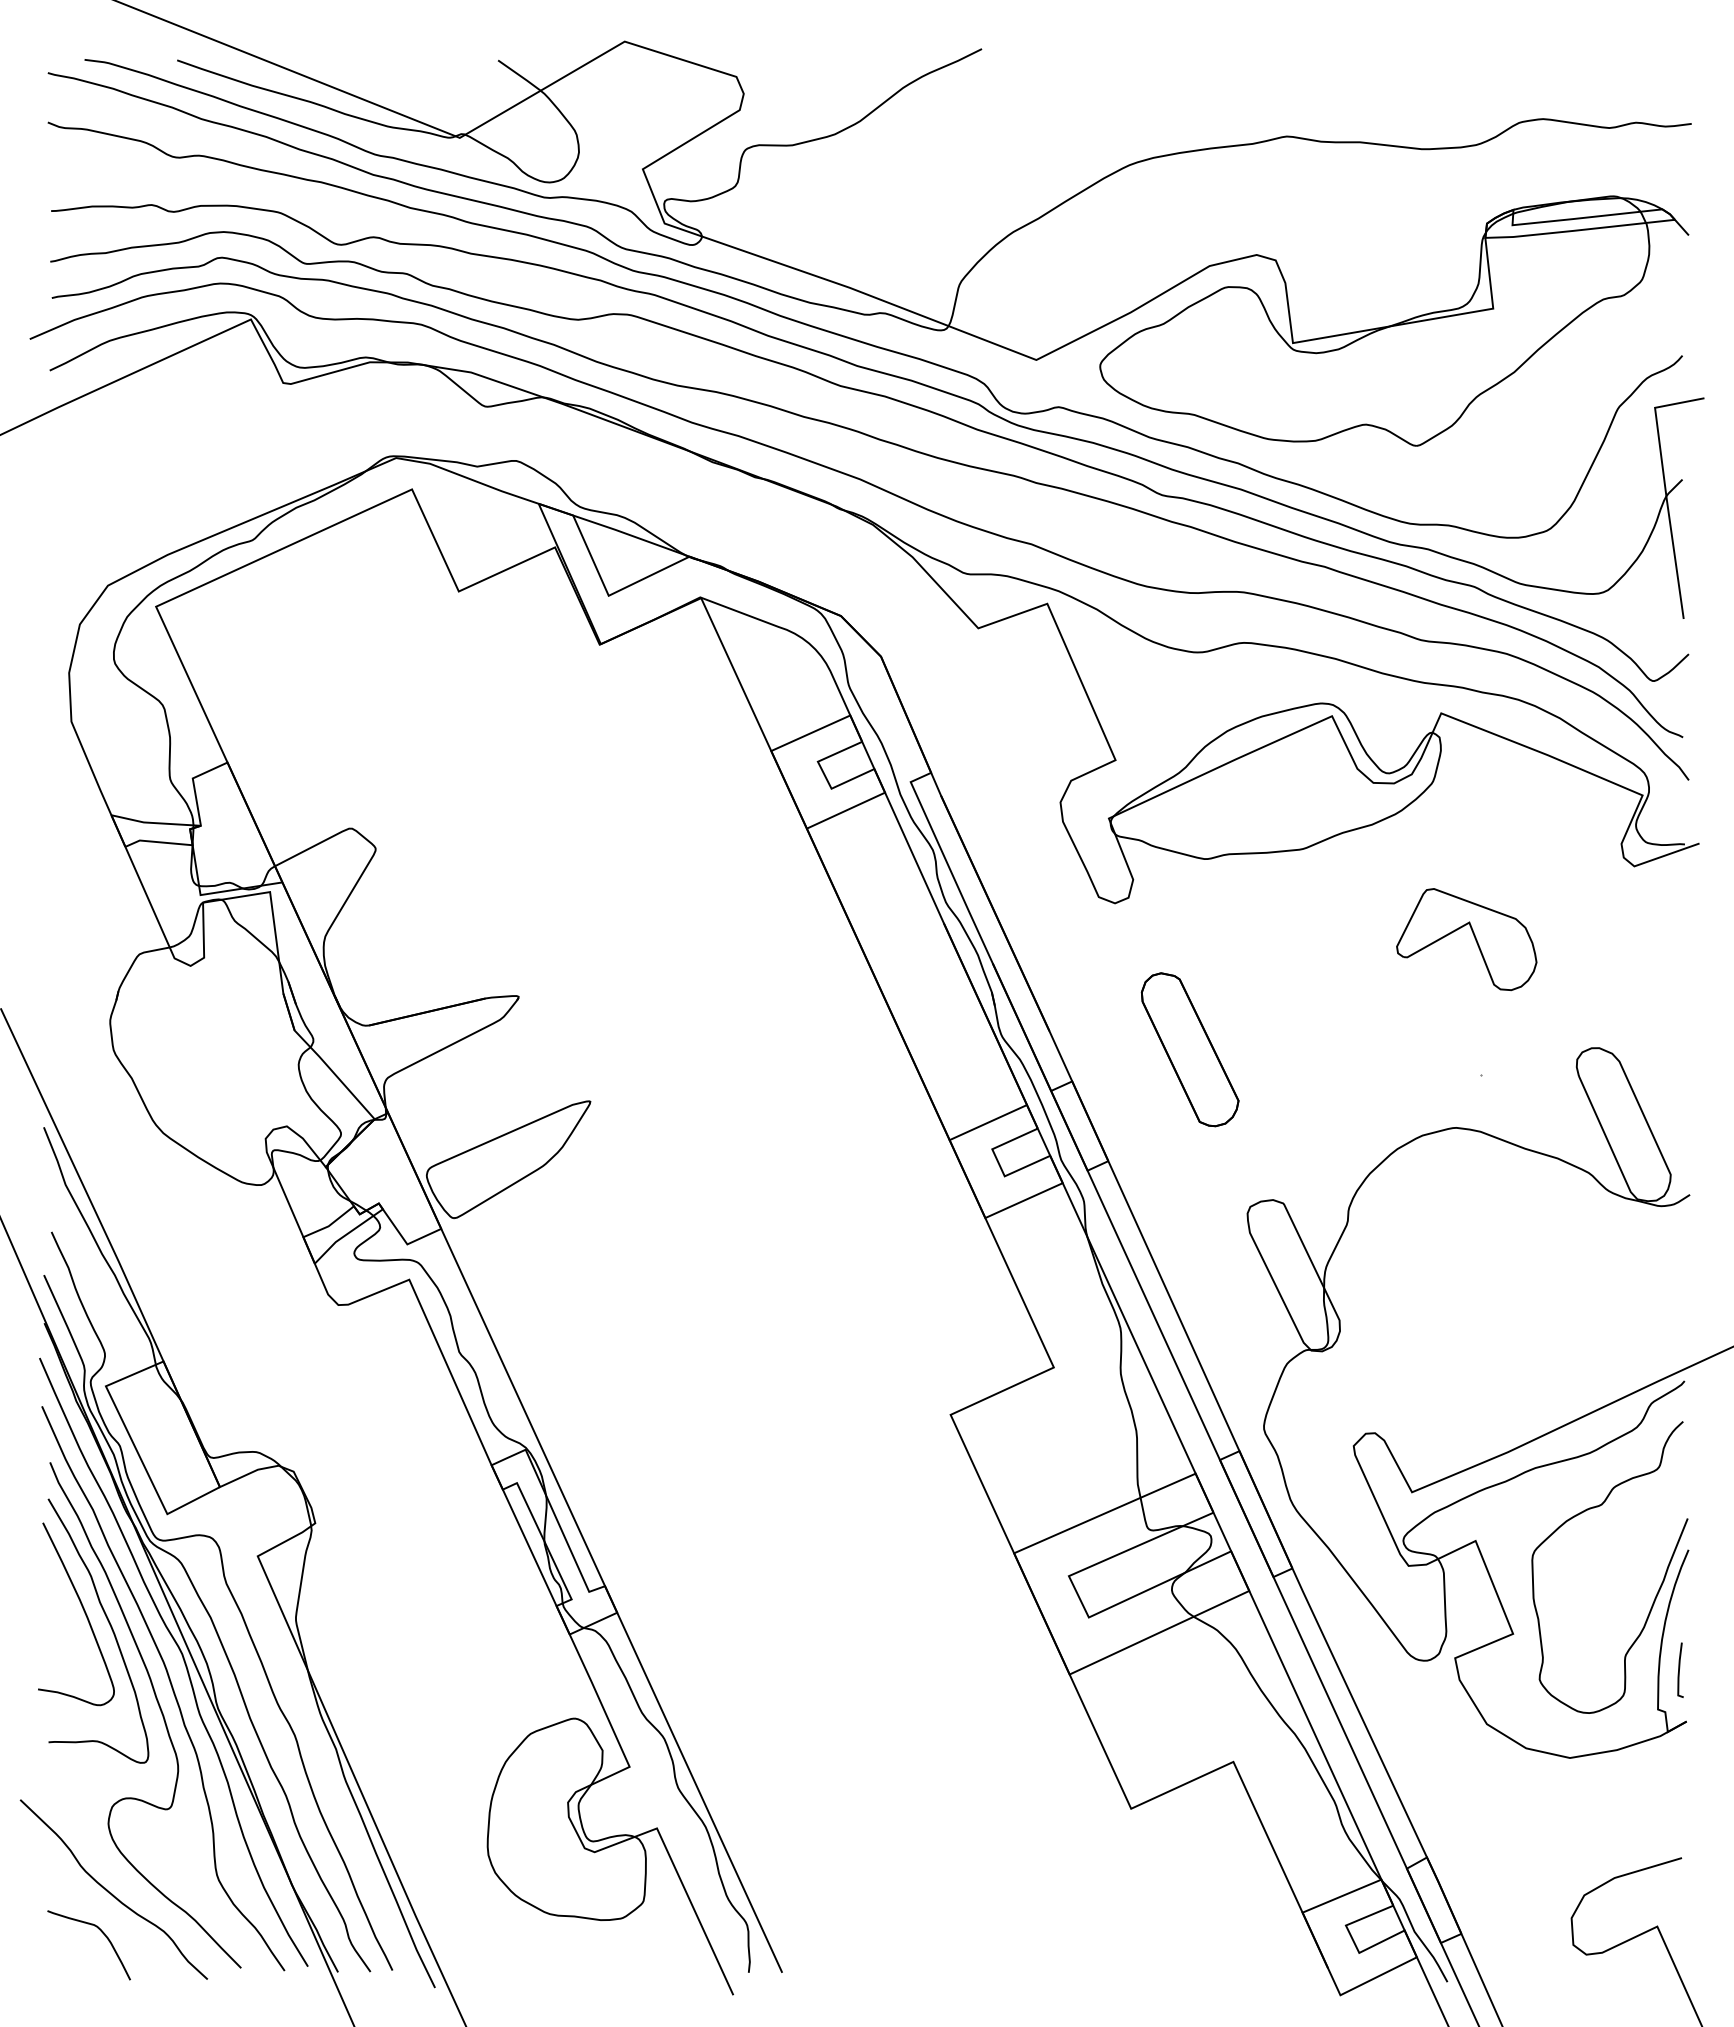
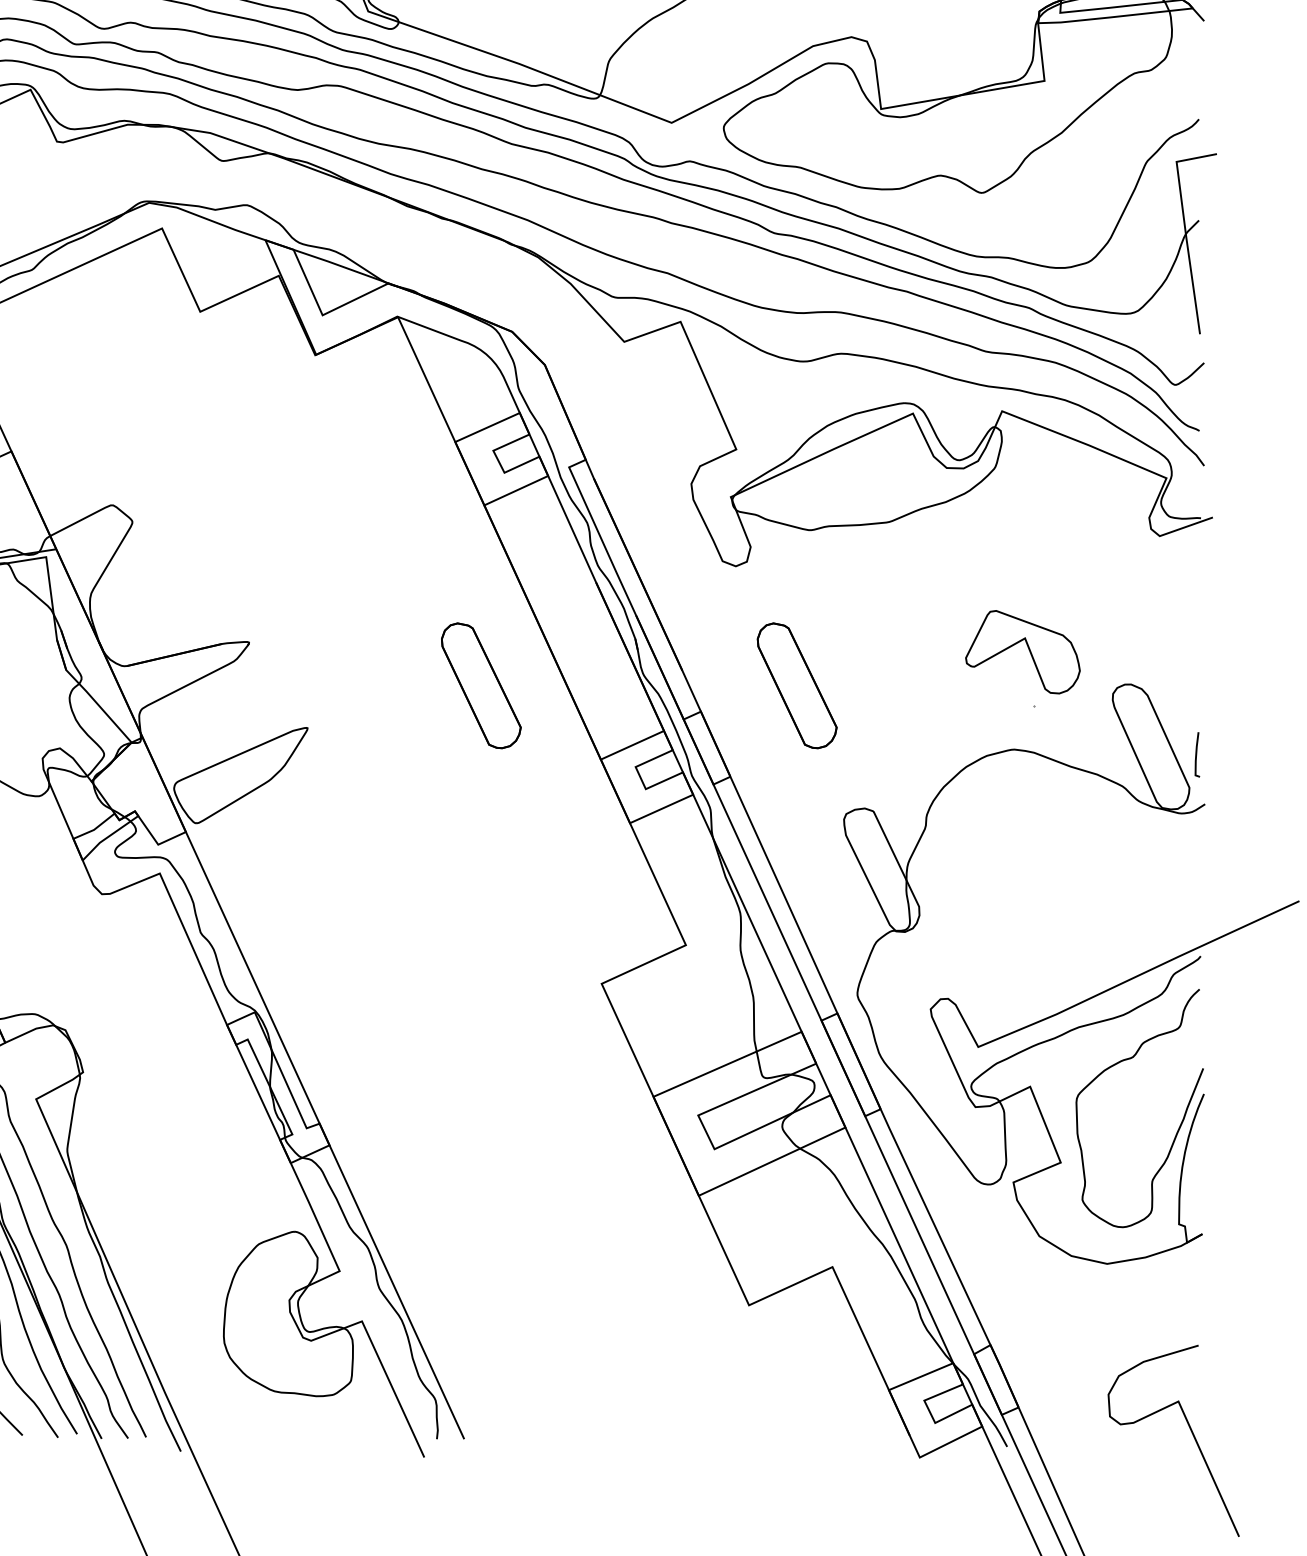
part: (1473, 936) -> (1028, 649), moved
part: (802, 1049) -> (480, 685), added
line: (1679, 1669) -> (1196, 754), moved

